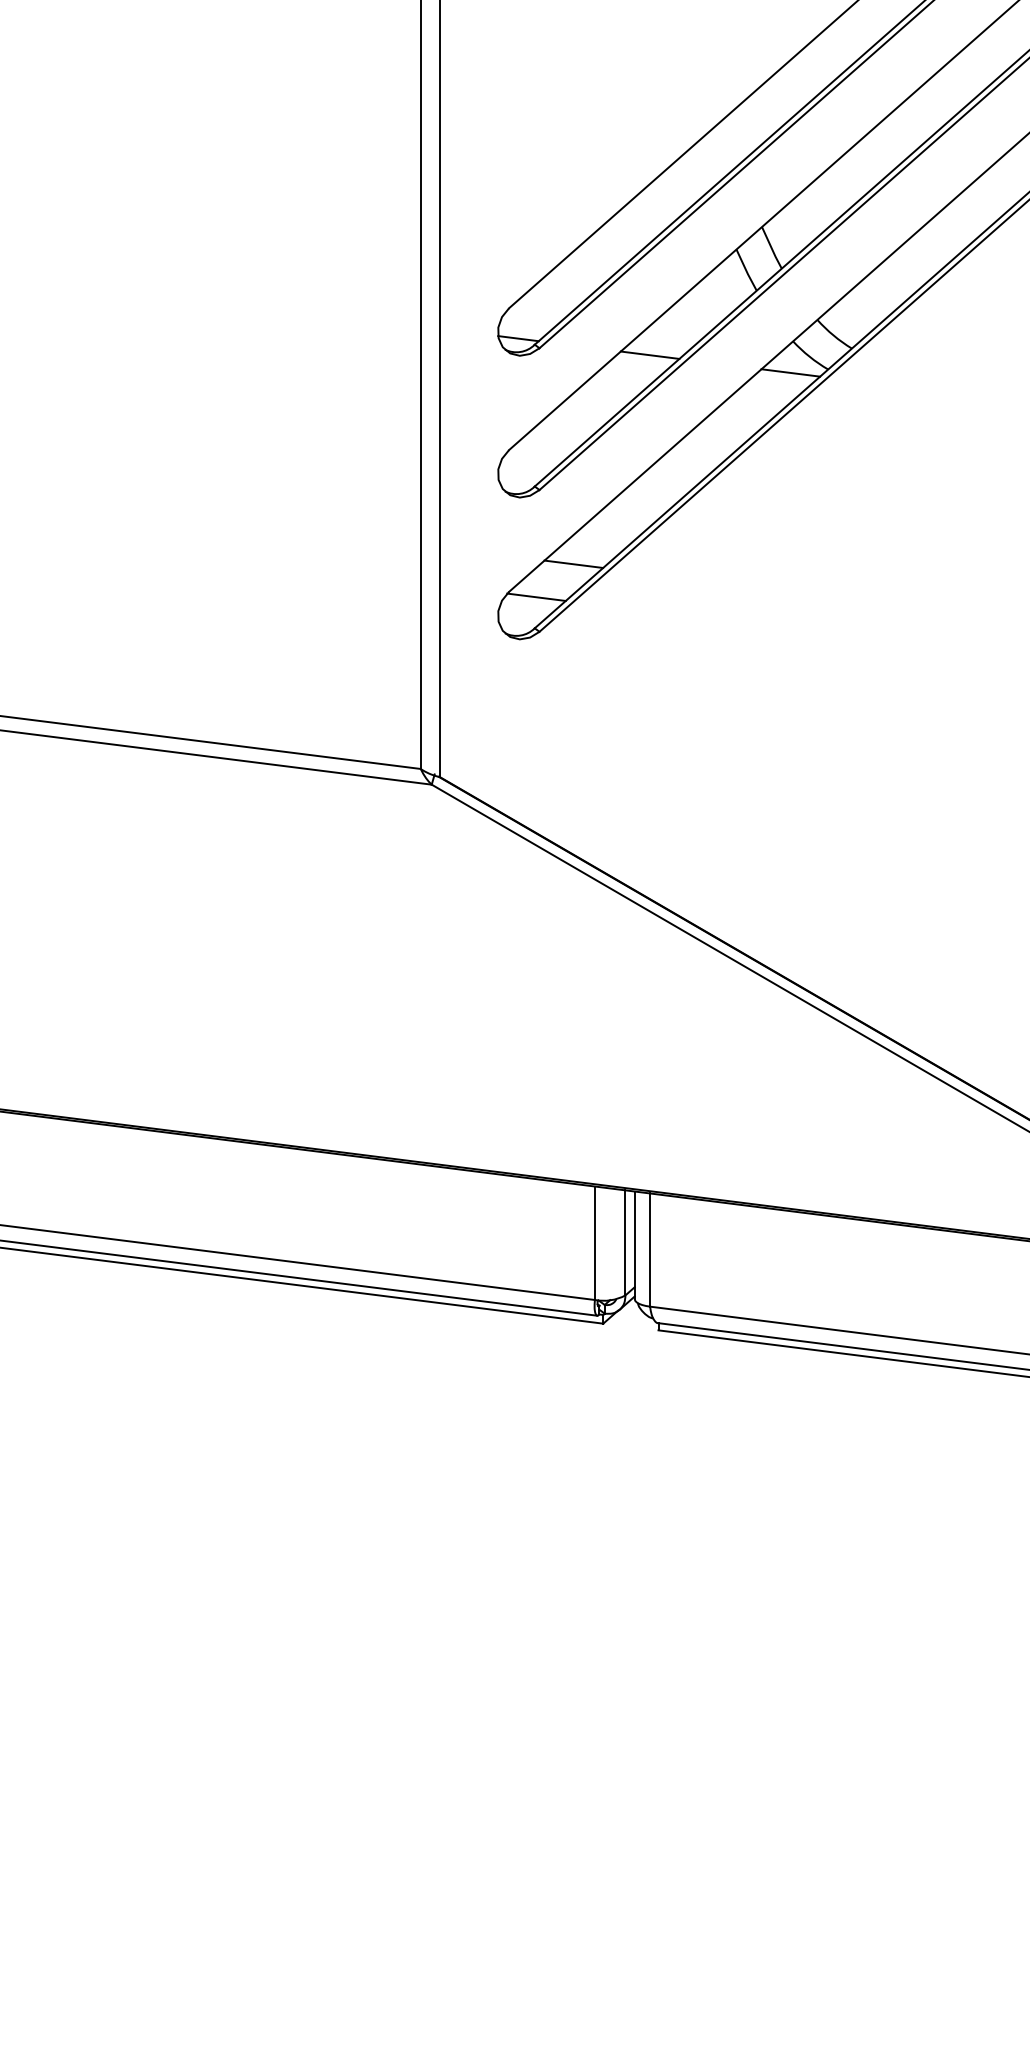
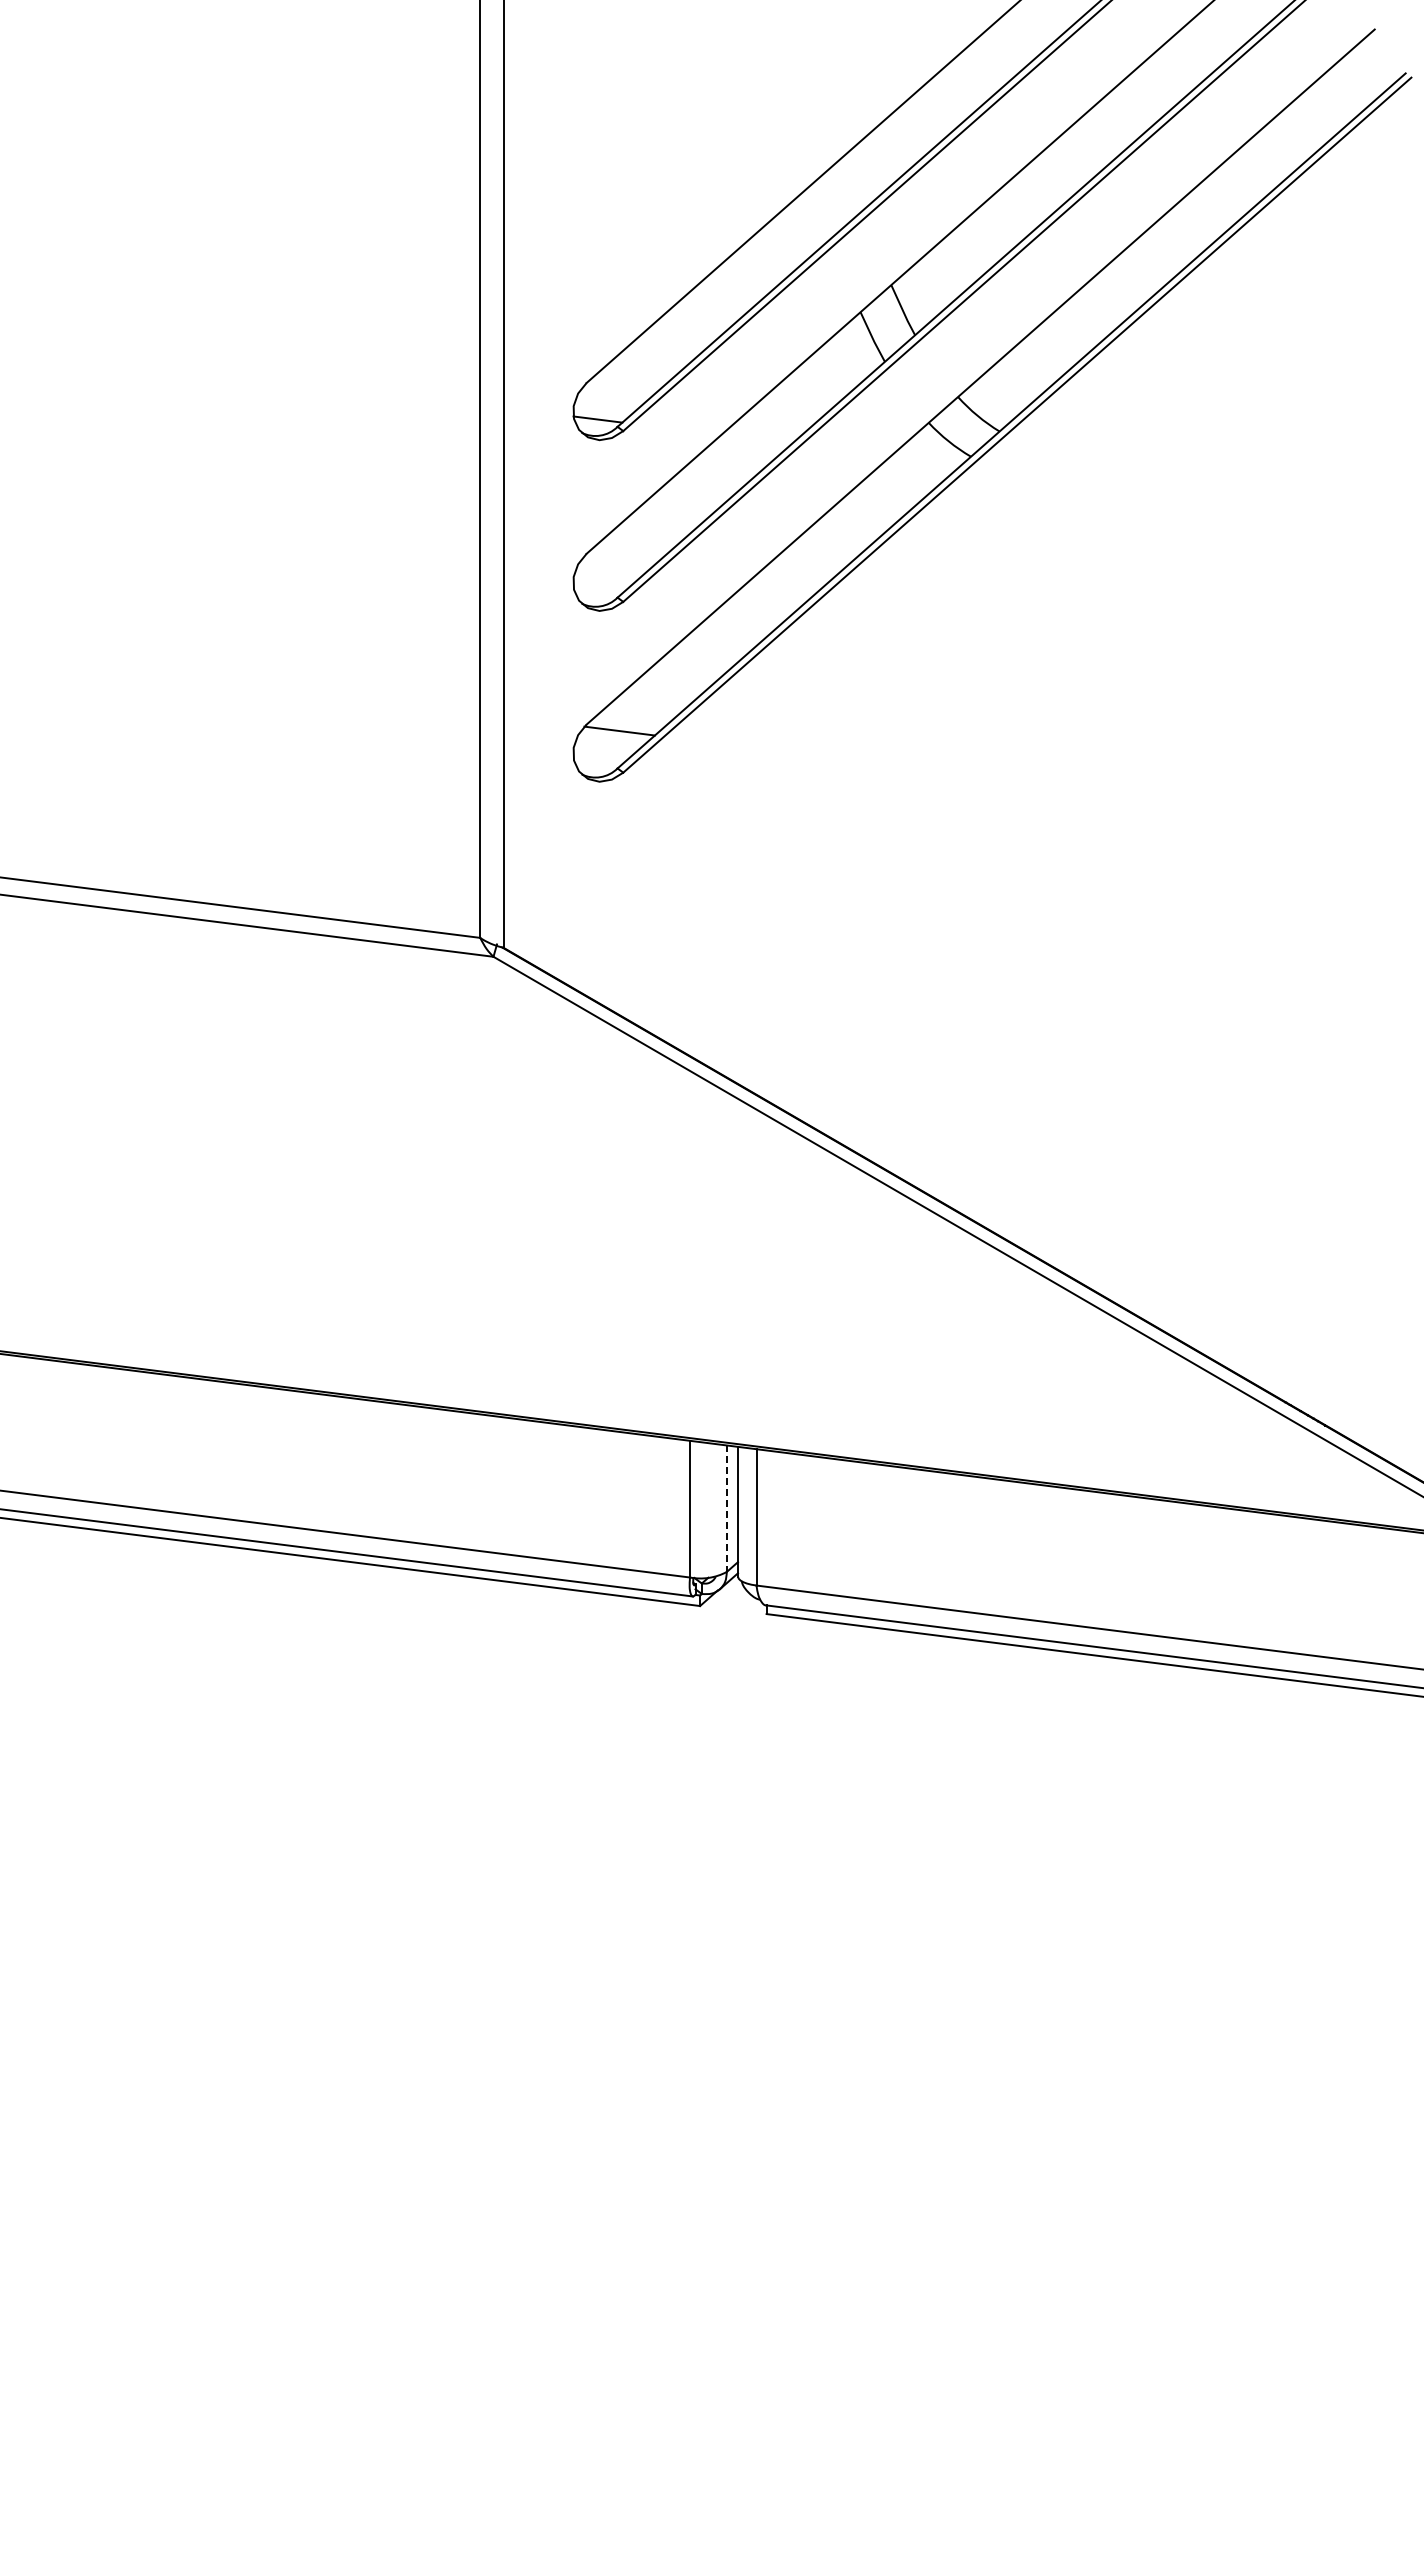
line: (650, 355) -> (756, 439), removed
line: (790, 372) -> (925, 460), removed
line: (573, 563) -> (664, 690), removed
line: (625, 1243) -> (726, 1509), solid -> dashed

